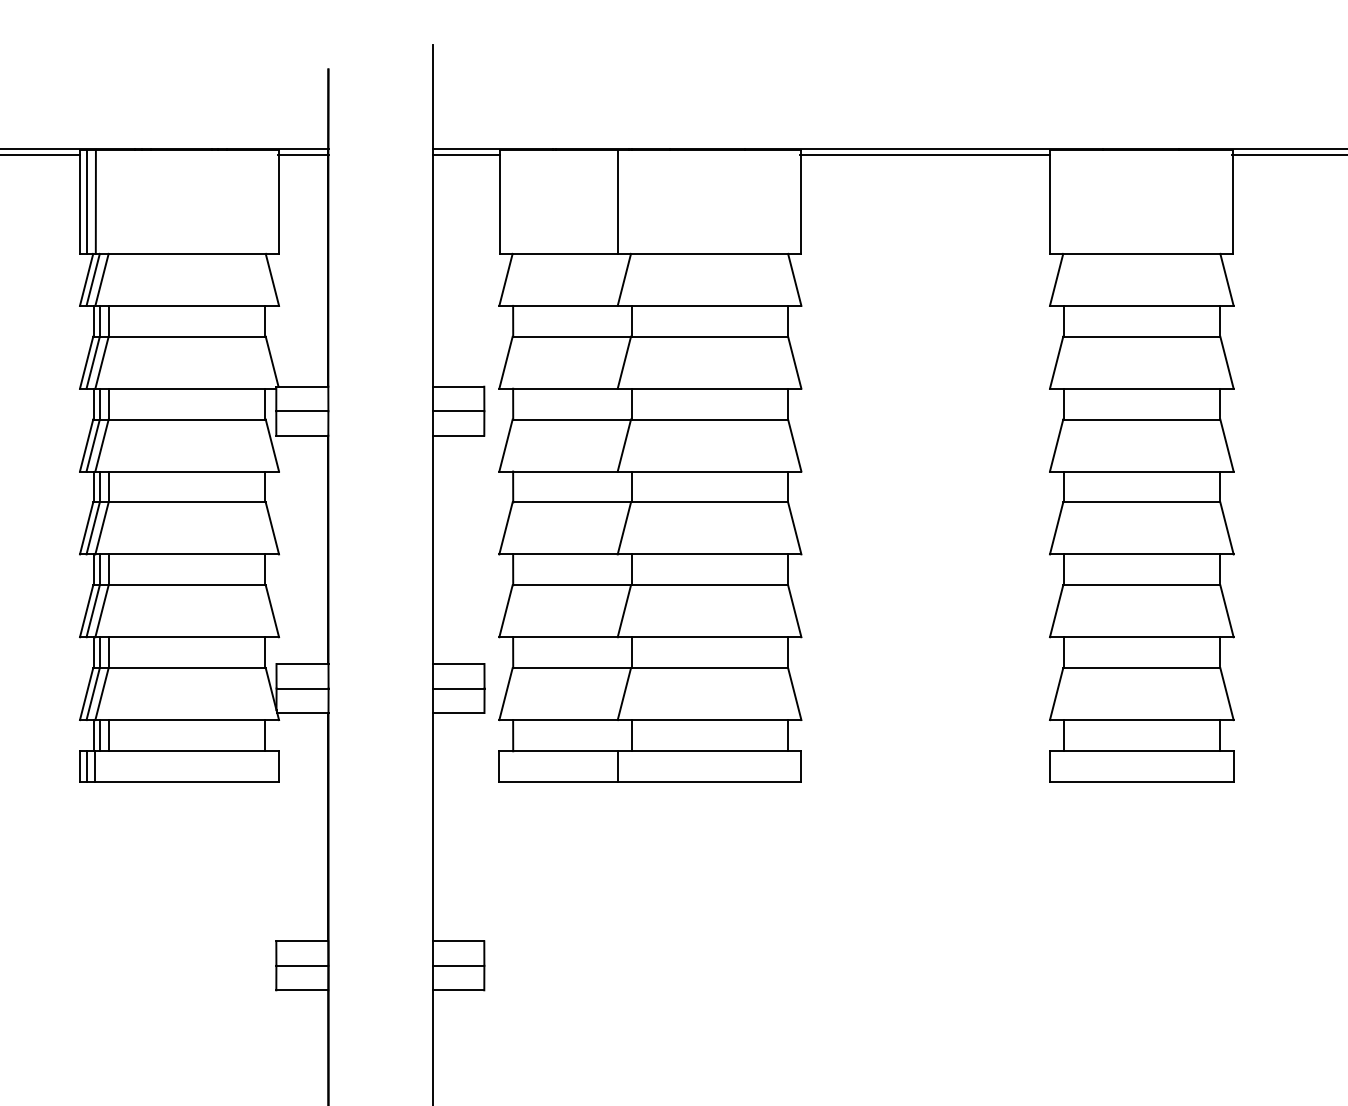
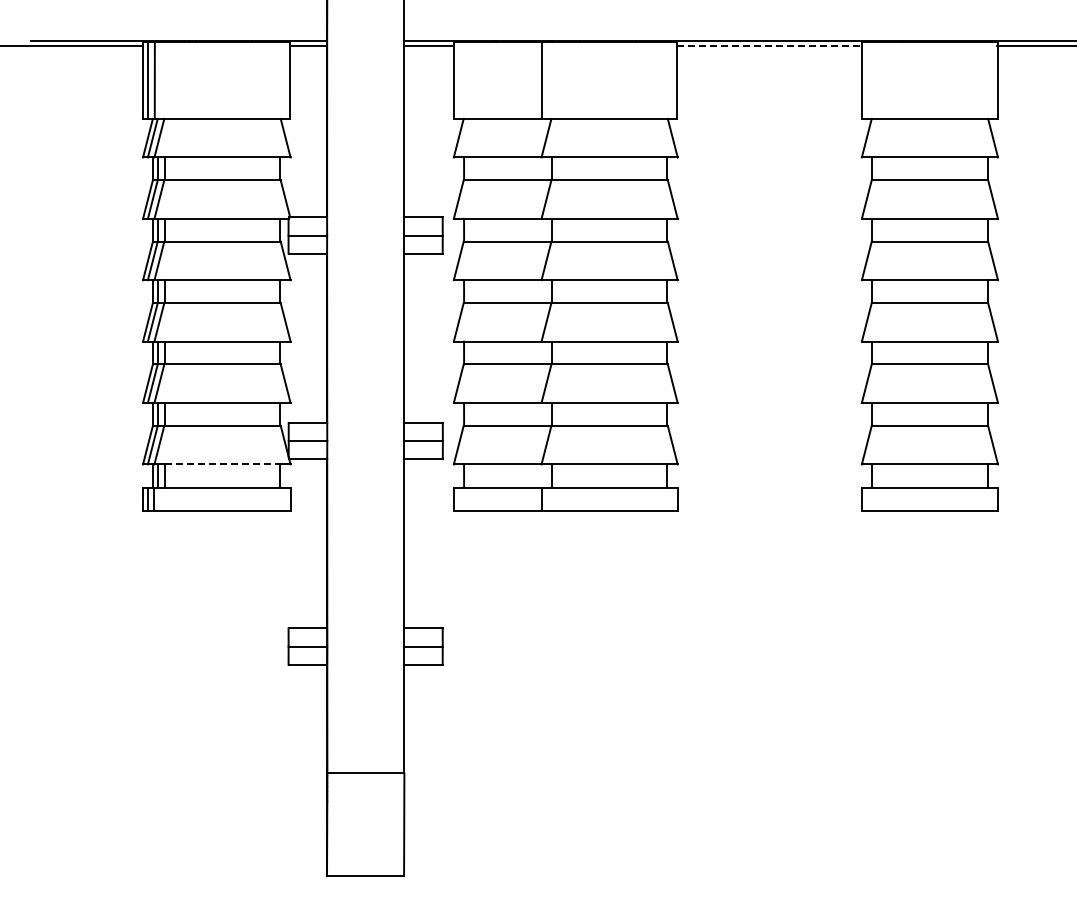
line: (926, 154) -> (770, 45), solid -> dashed
line: (187, 720) -> (222, 464), solid -> dashed

